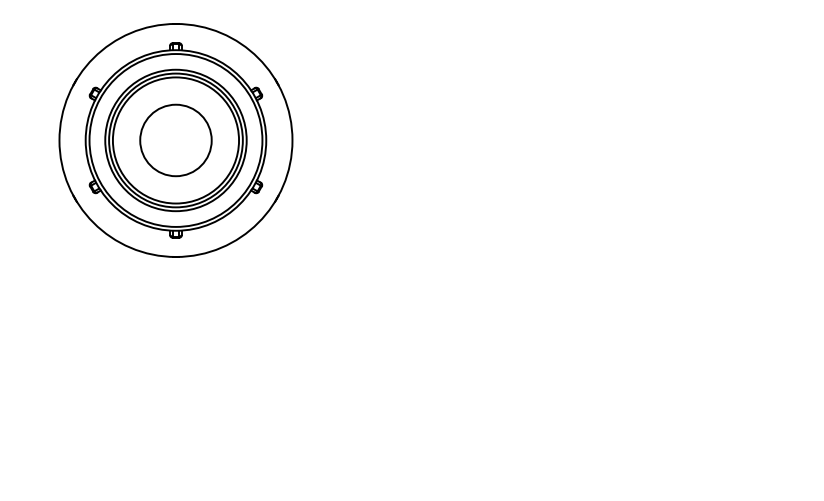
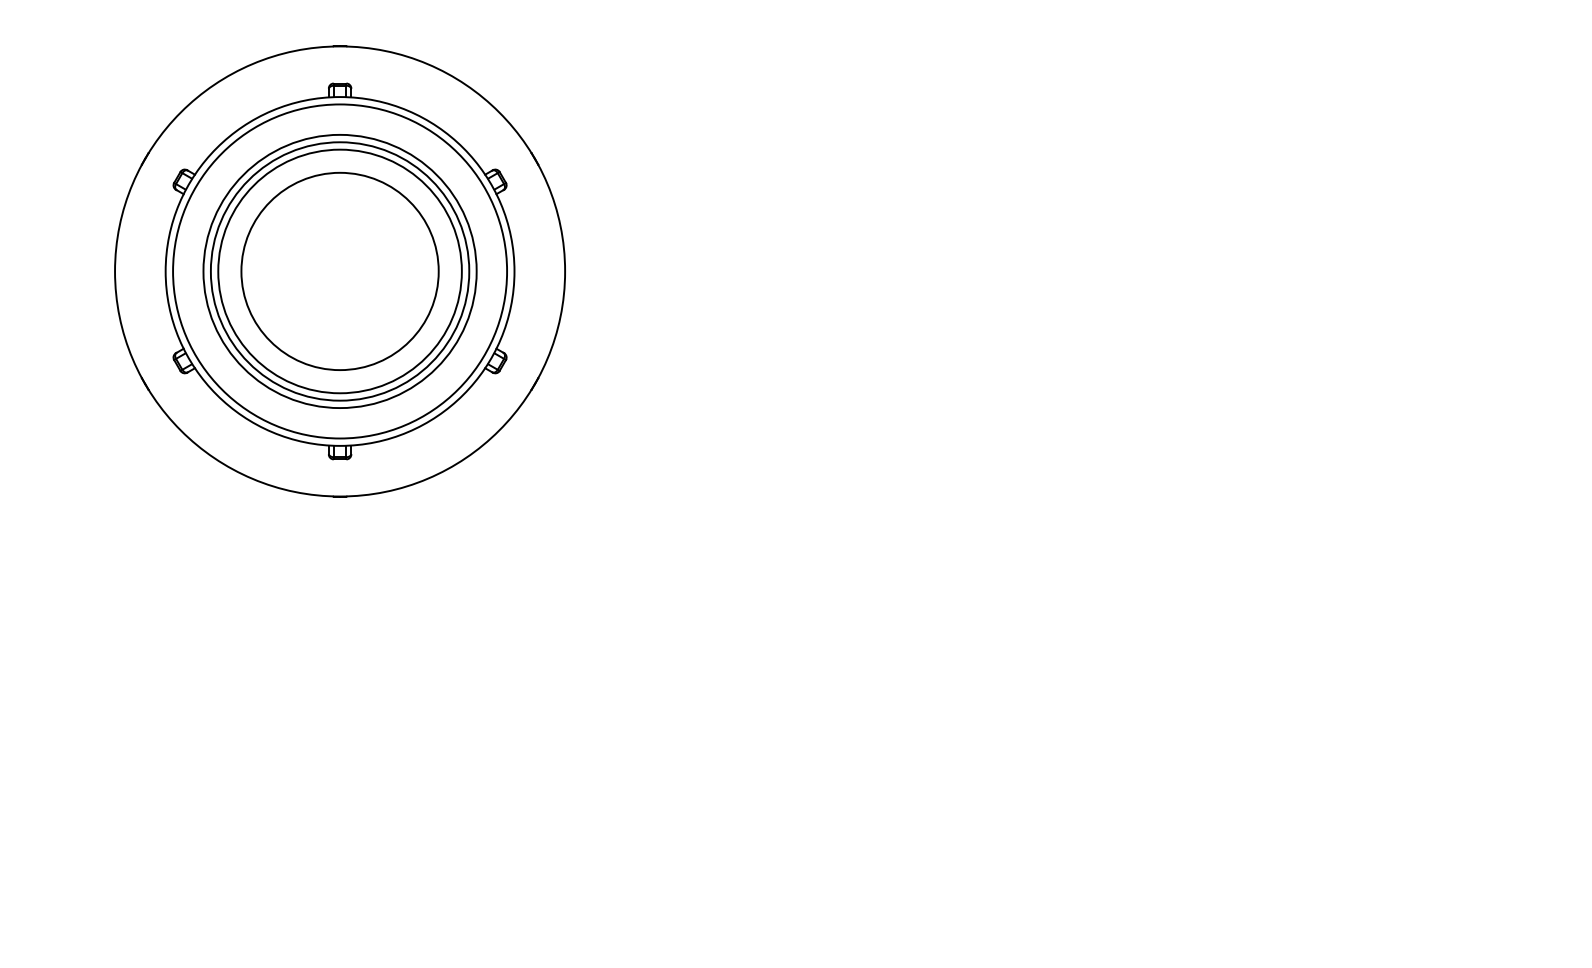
circle: (175, 140) -> (339, 271), size x1.43

